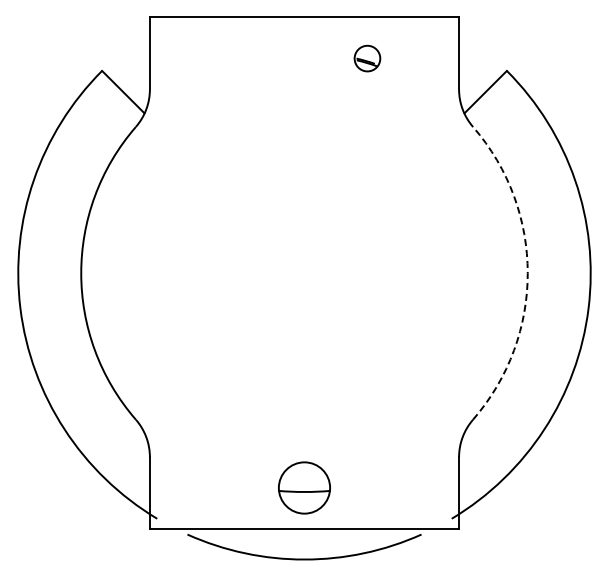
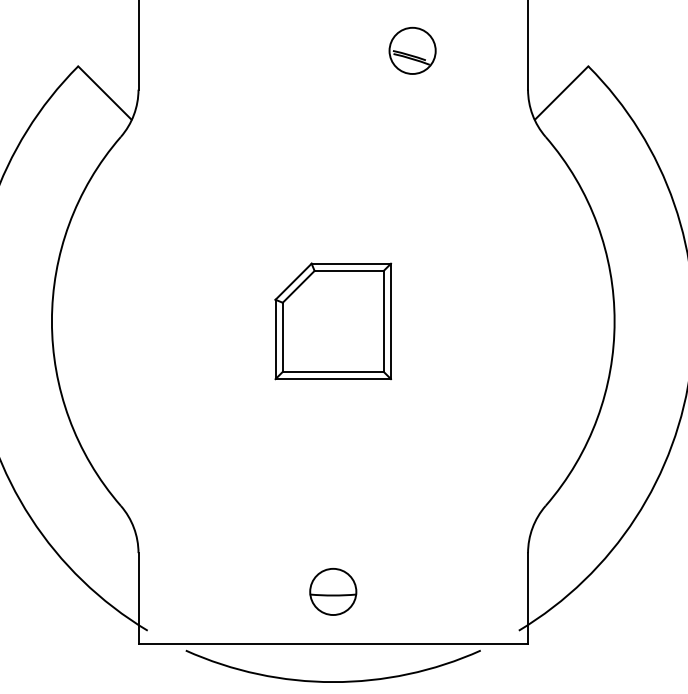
part: (367, 58) -> (412, 50), size x1.43
part: (304, 273) -> (333, 321), added
arc: (527, 273) -> (614, 321), dashed -> solid
part: (304, 487) -> (333, 591), size x0.71

